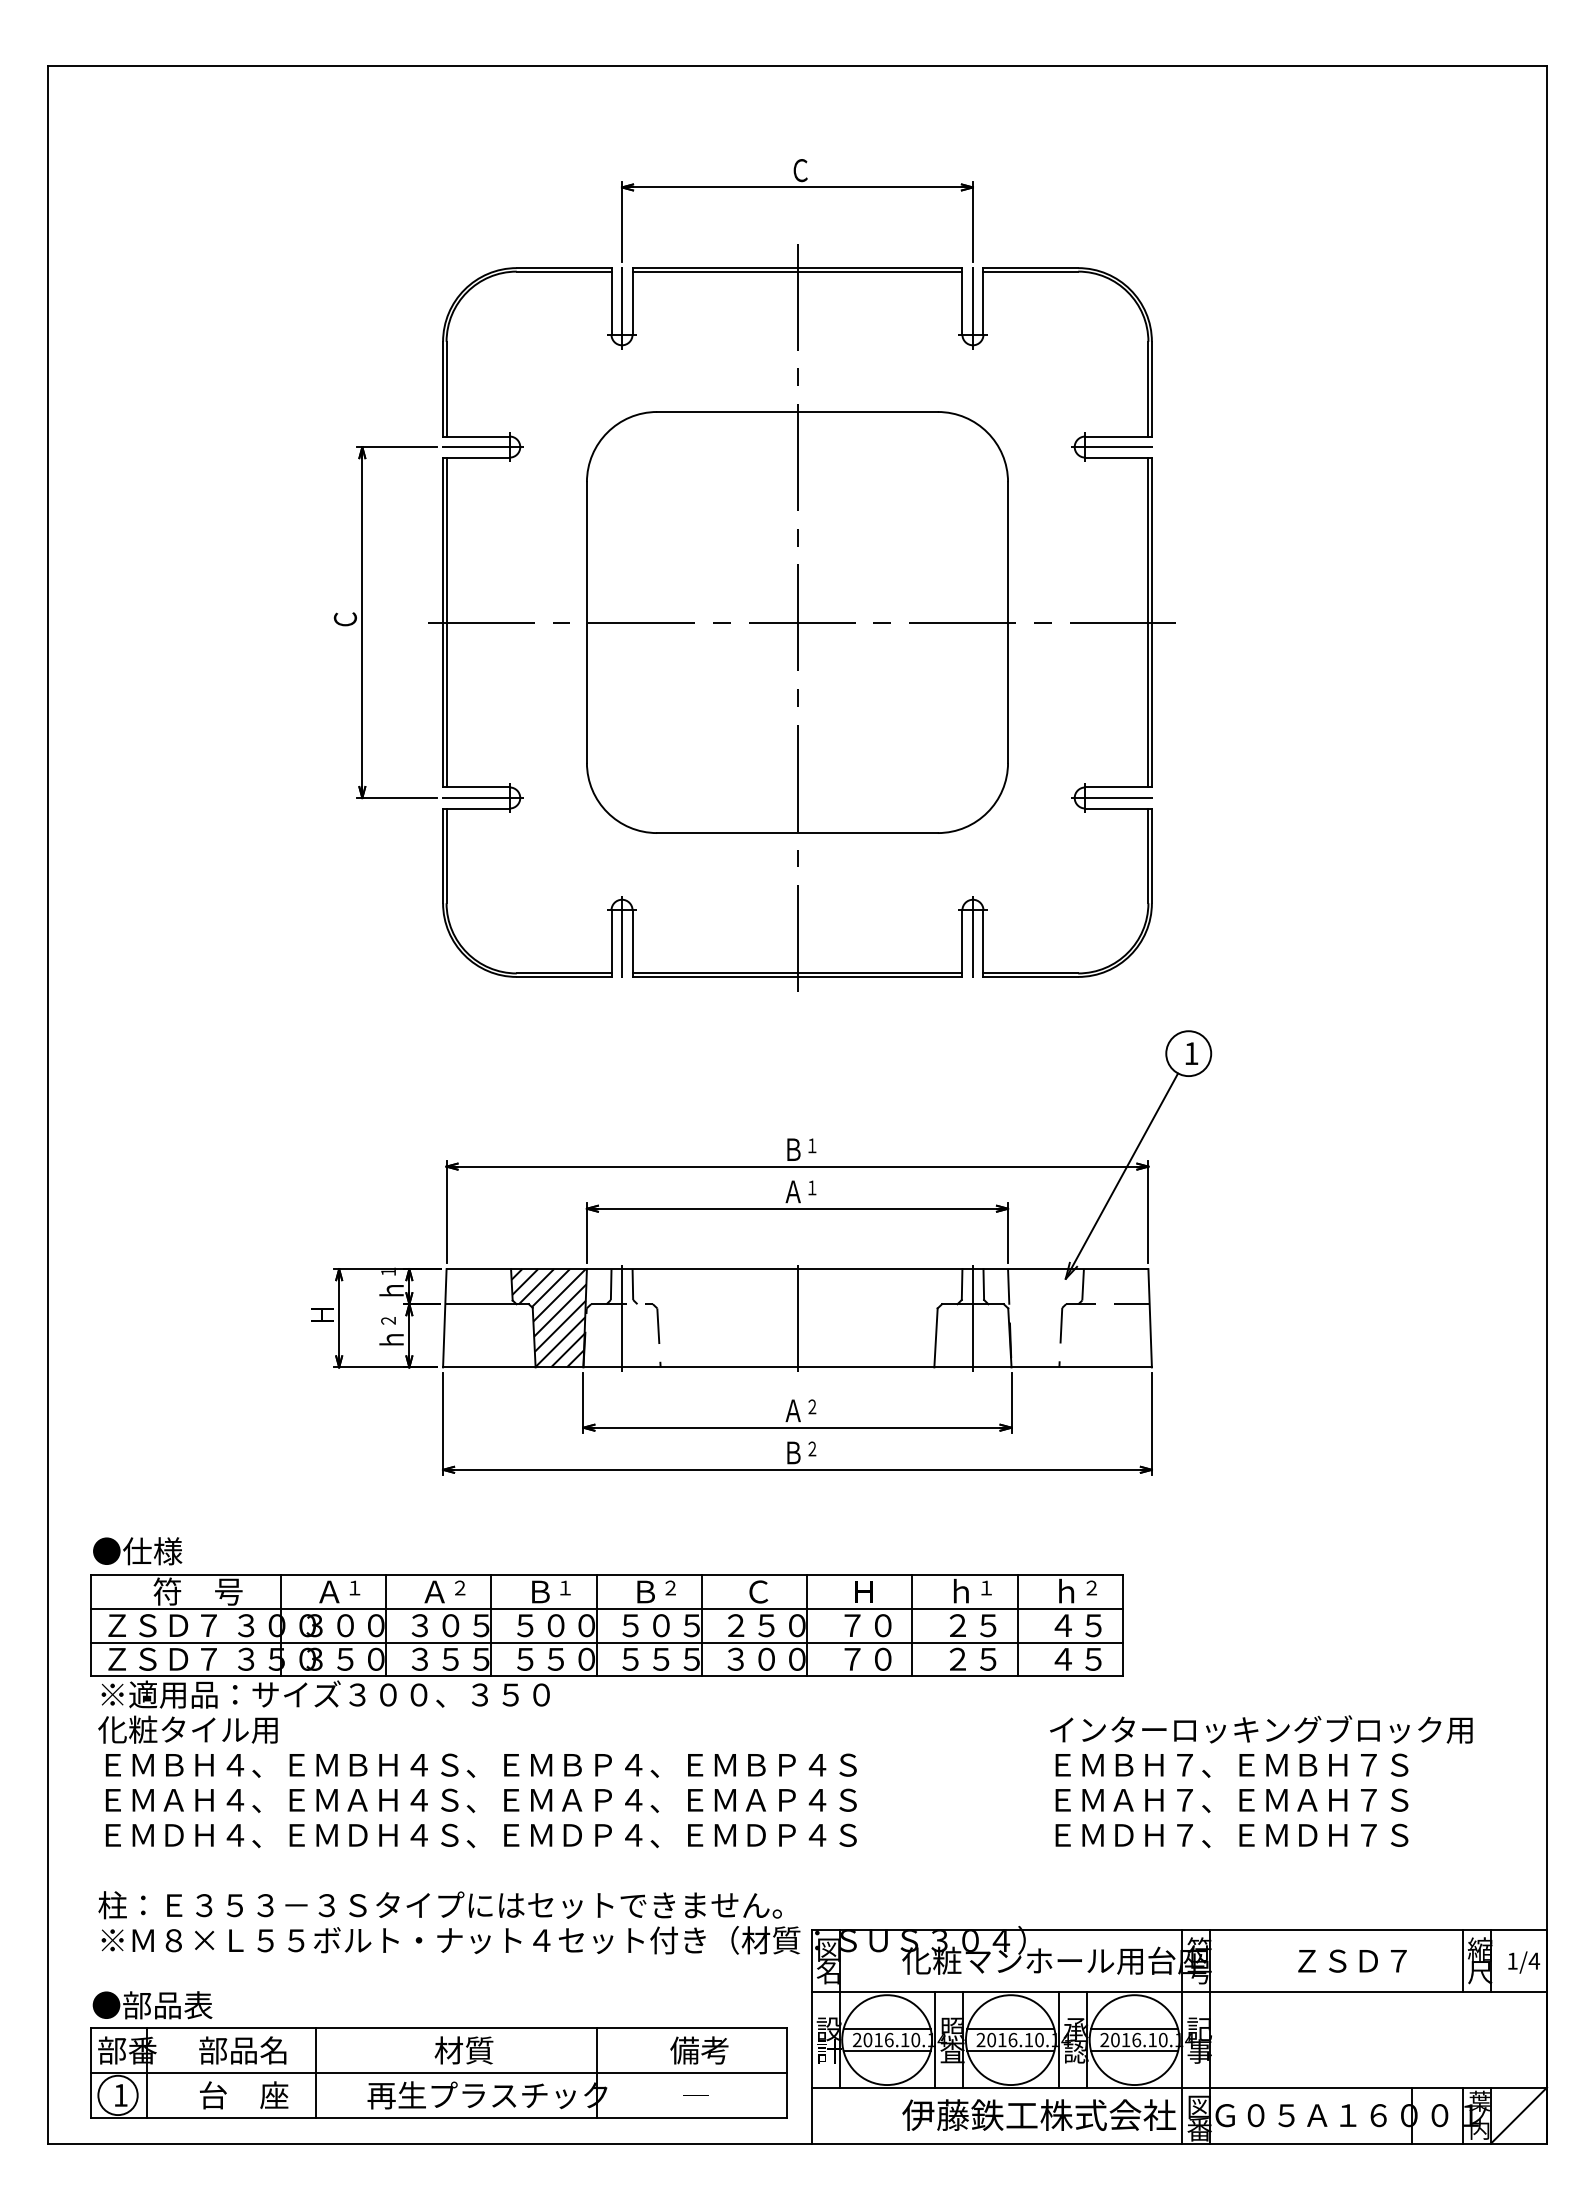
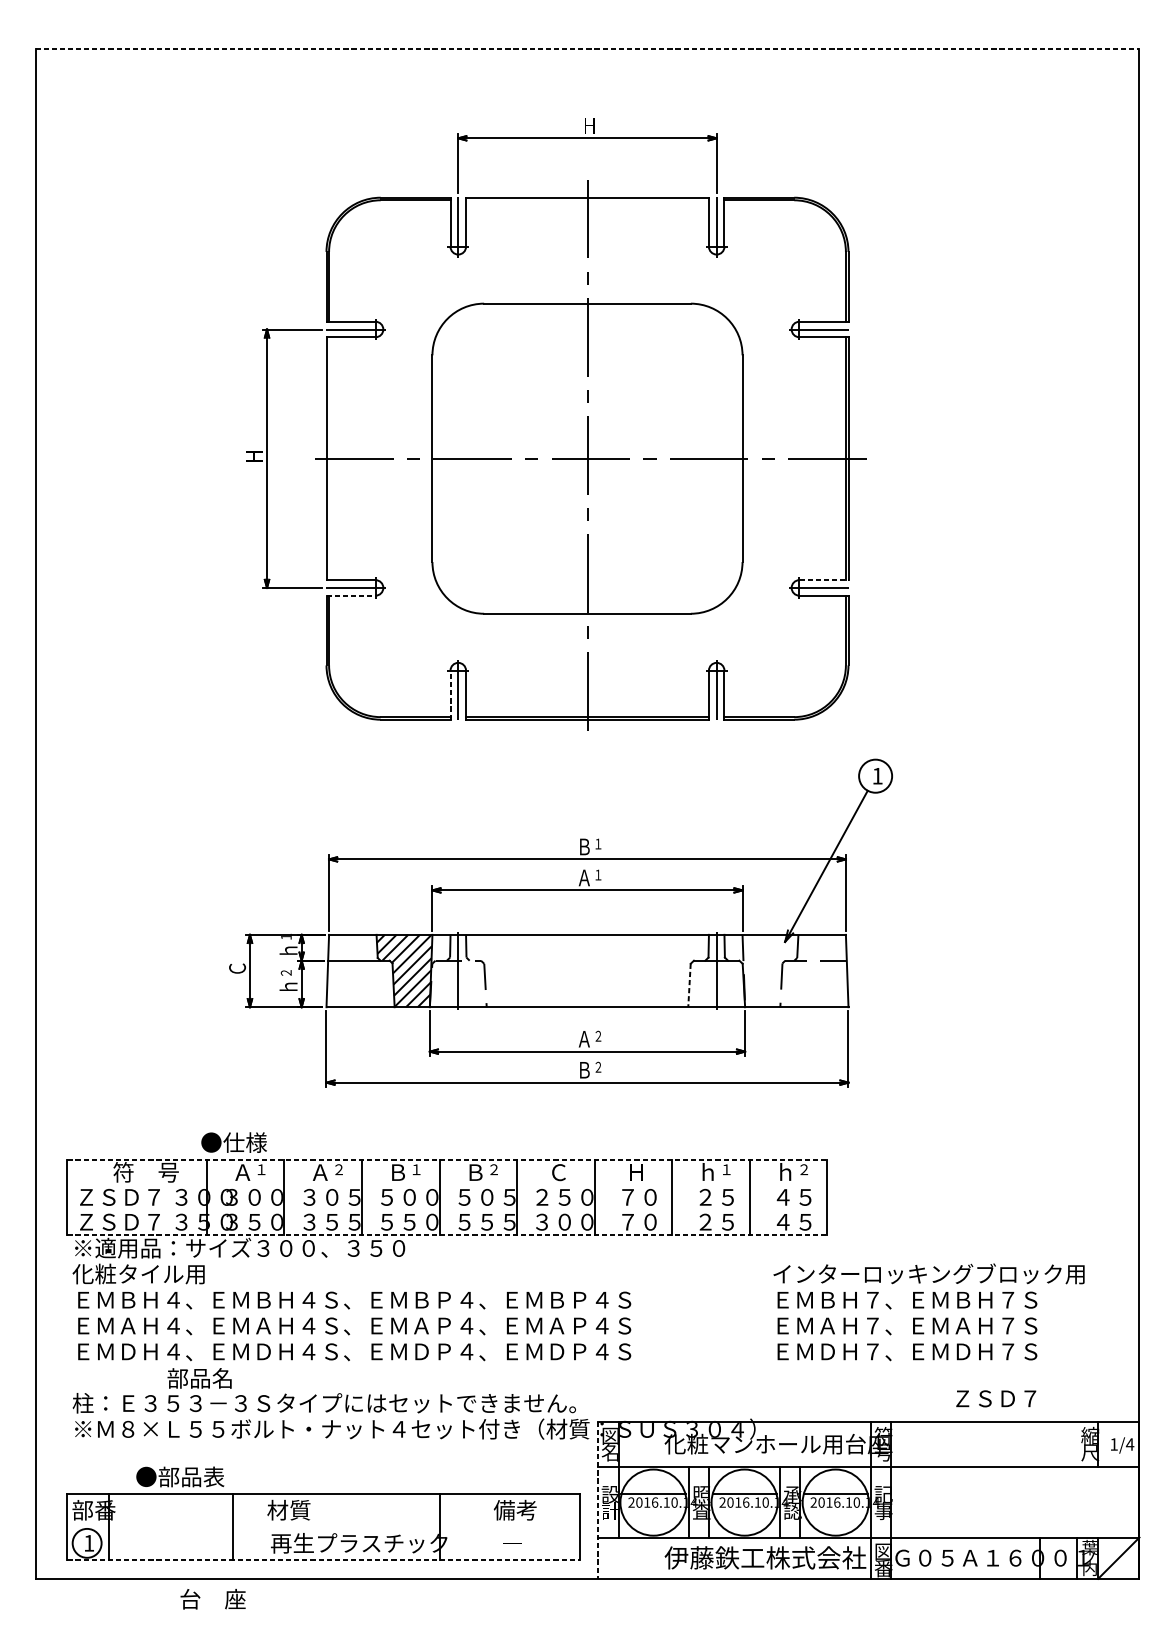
line: (797, 66) -> (587, 49), solid -> dashed
text: (800, 170) -> (589, 125), Ｃ -> Ｈ
line: (797, 271) -> (587, 200), removed
text: (344, 619) -> (253, 456), Ｃ -> Ｈ
line: (446, 622) -> (329, 458), removed
line: (1119, 787) -> (824, 580), solid -> dashed
line: (476, 808) -> (351, 595), solid -> dashed
line: (611, 943) -> (450, 695), solid -> dashed
text: (321, 1314) -> (236, 968), Ｈ -> Ｃ
line: (797, 1317) -> (587, 970), removed
line: (936, 1337) -> (689, 985), solid -> dashed
text: (137, 1551) -> (234, 1142), moved
line: (607, 1575) -> (447, 1160), solid -> dashed
line: (606, 1608) -> (446, 1184), removed
line: (606, 1642) -> (446, 1209), removed
line: (607, 1676) -> (447, 1234), solid -> dashed
text: (1352, 1960) -> (996, 1398), moved
line: (1462, 1961) -> (1077, 1444), removed
text: (152, 2005) -> (180, 1477), moved
line: (811, 2037) -> (597, 1500), solid -> dashed
text: (242, 2050) -> (199, 1378), moved
text: (463, 2050) -> (288, 1510), moved
line: (886, 2051) -> (653, 1511), removed
line: (1010, 2051) -> (744, 1511), removed
line: (1134, 2051) -> (835, 1511), removed
line: (439, 2073) -> (323, 1527), removed
text: (244, 2095) -> (213, 1599), moved
line: (439, 2118) -> (323, 1560), solid -> dashed

